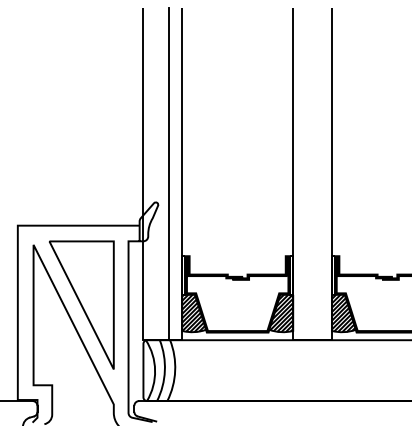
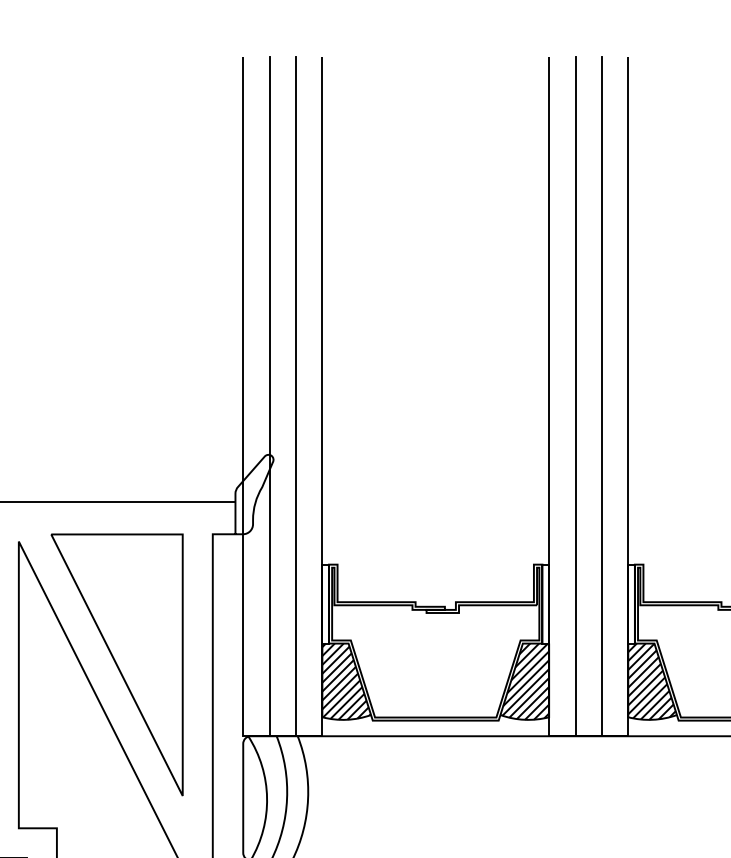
line: (156, 173) -> (269, 395), added
line: (306, 173) -> (576, 395), added
line: (319, 173) -> (602, 395), added

